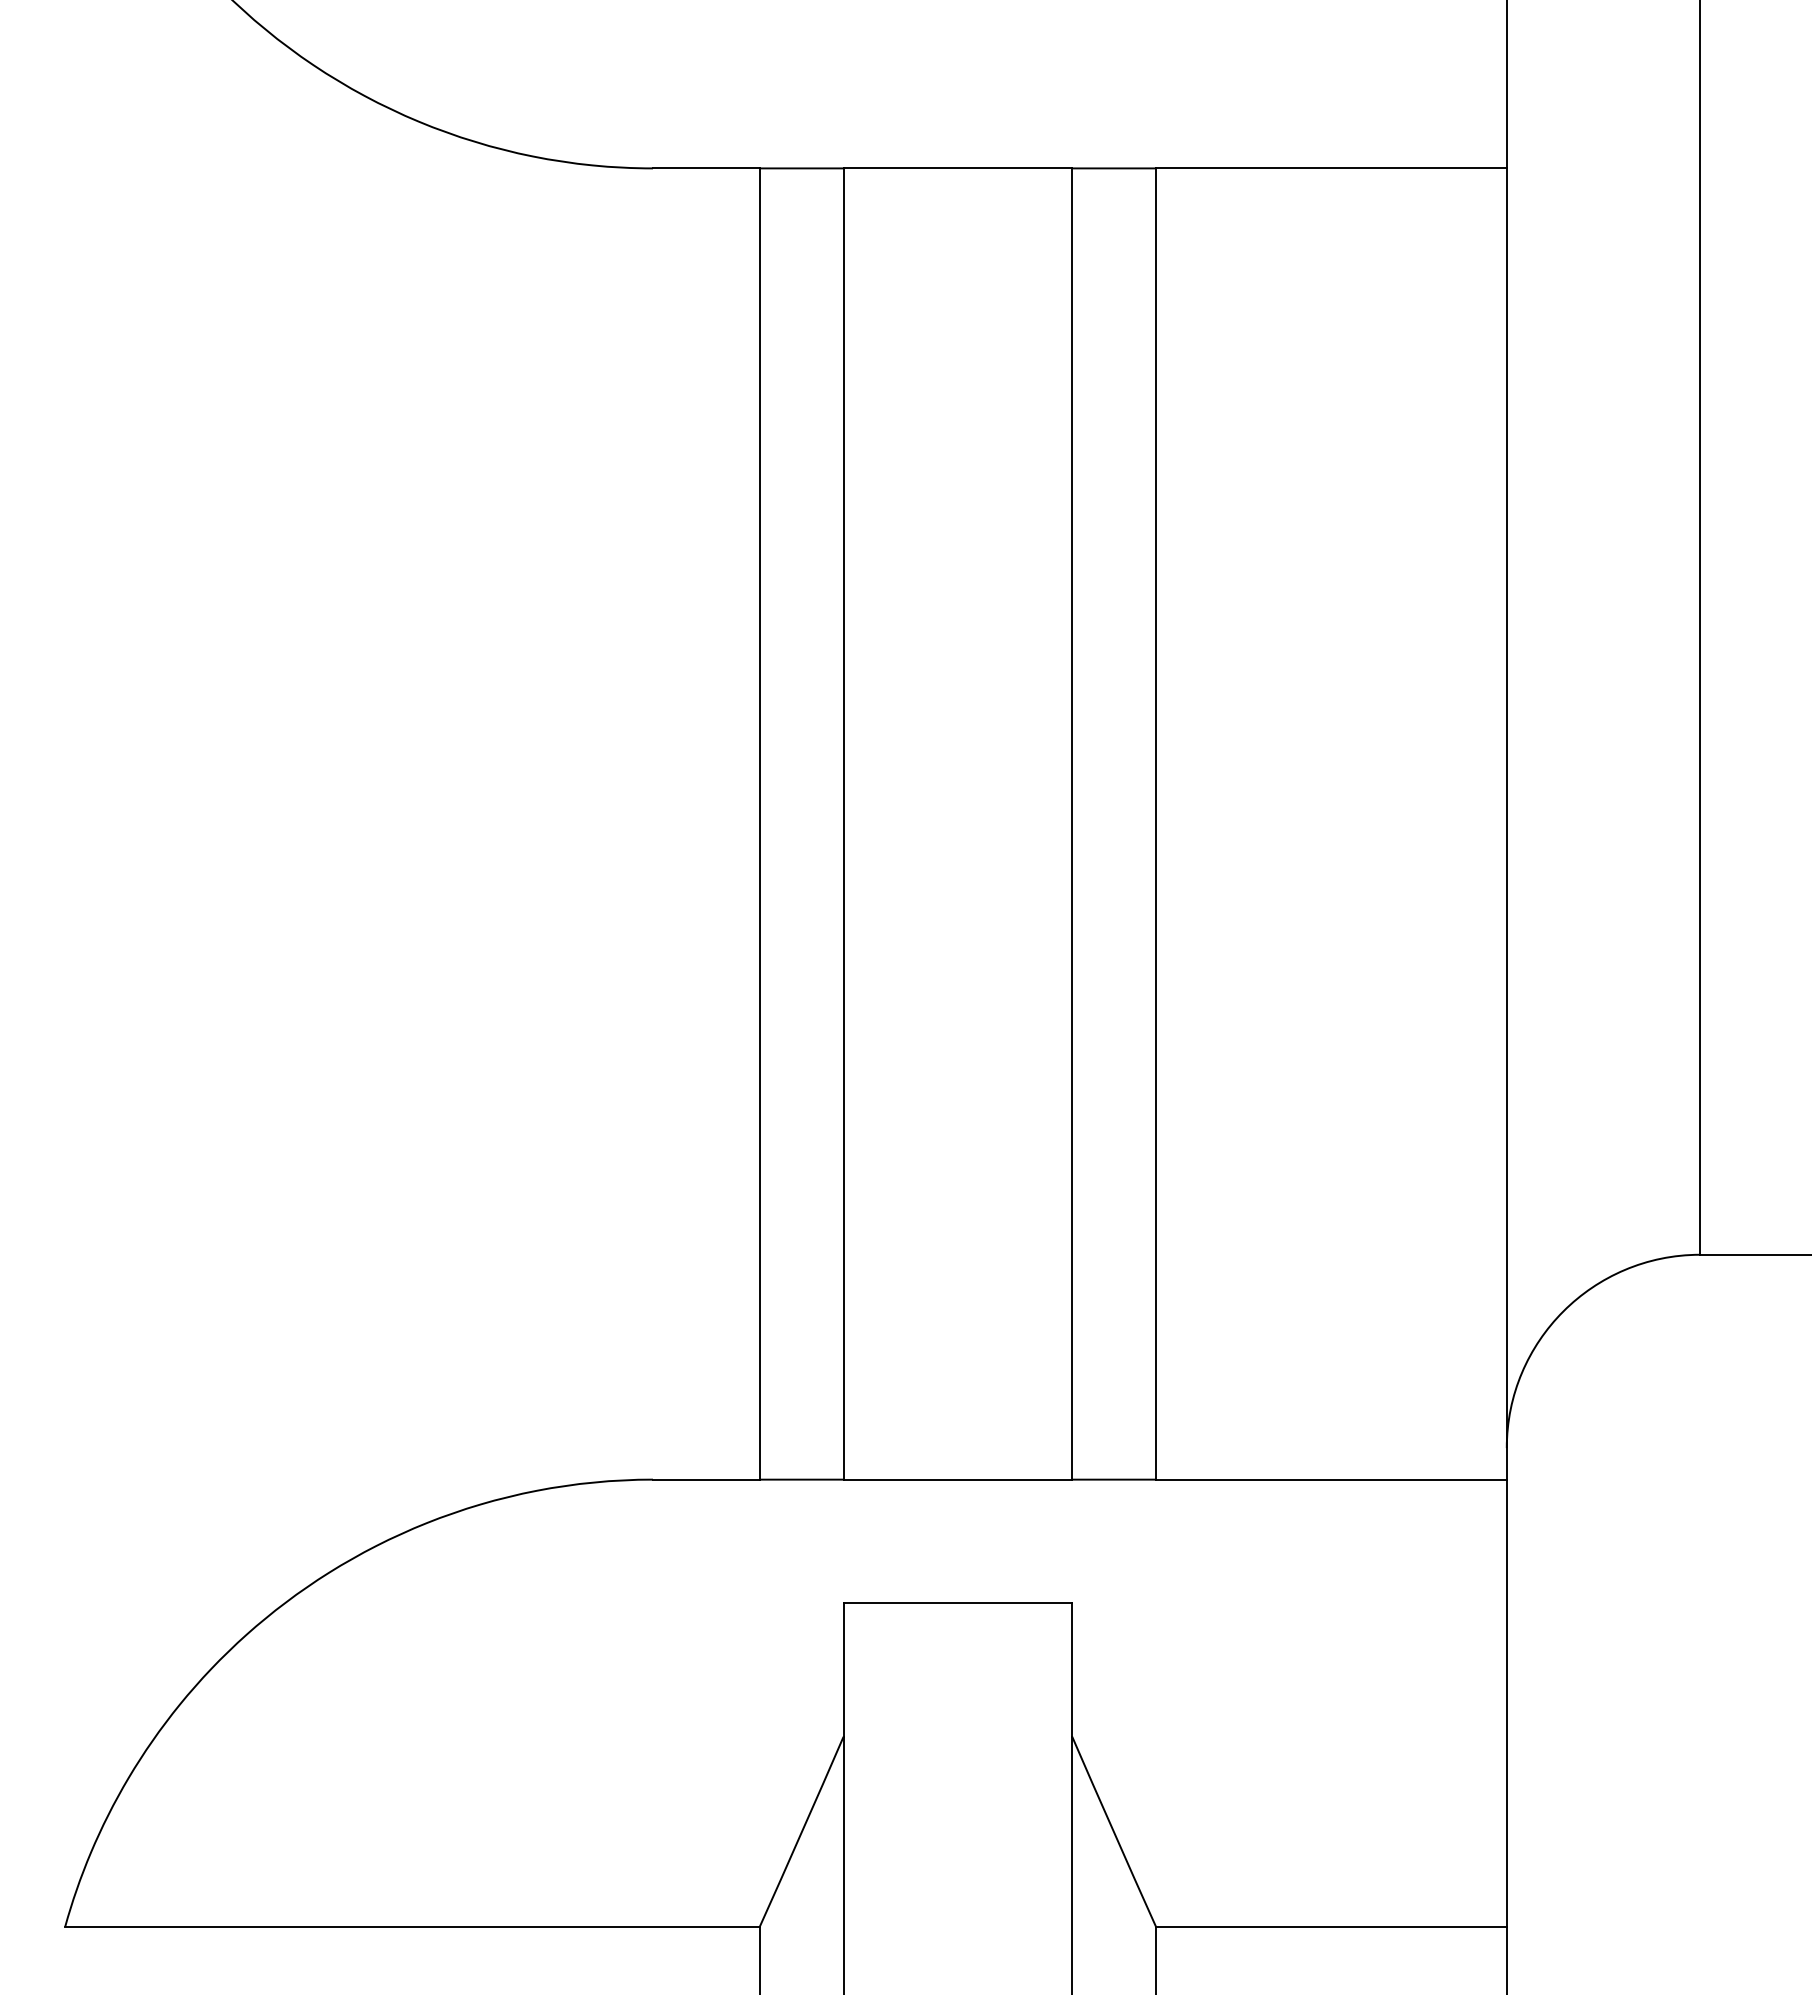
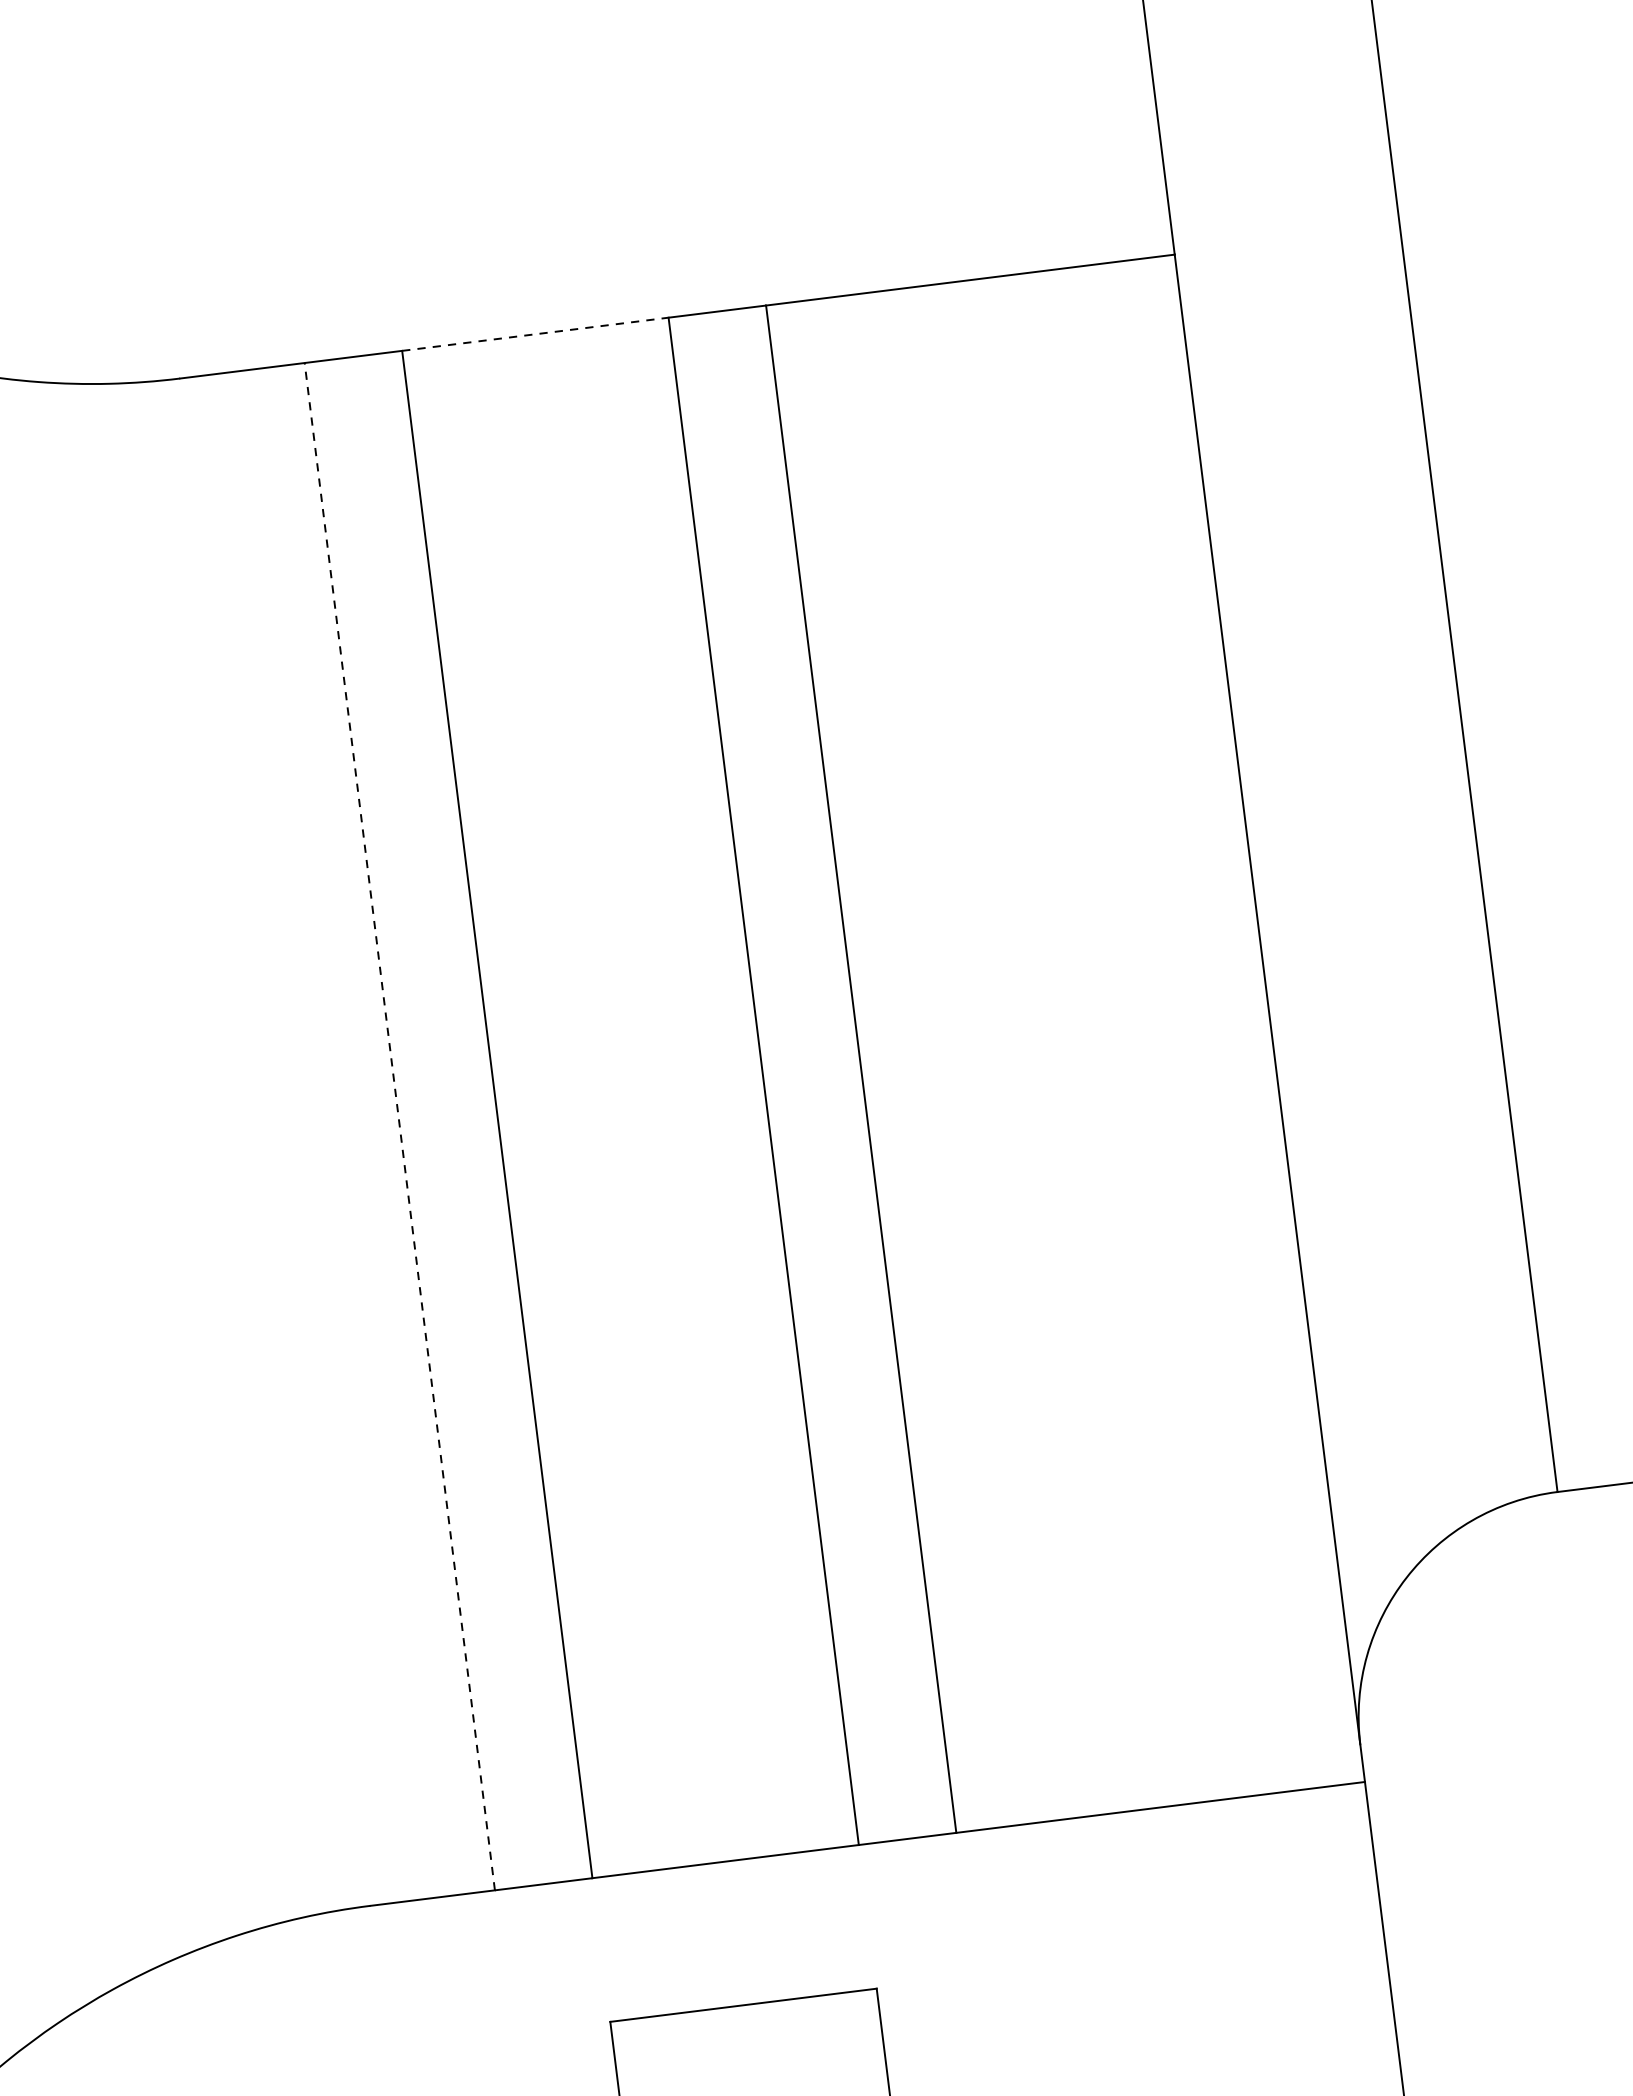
line: (958, 168) -> (536, 334), solid -> dashed
line: (759, 824) -> (399, 1127), solid -> dashed

